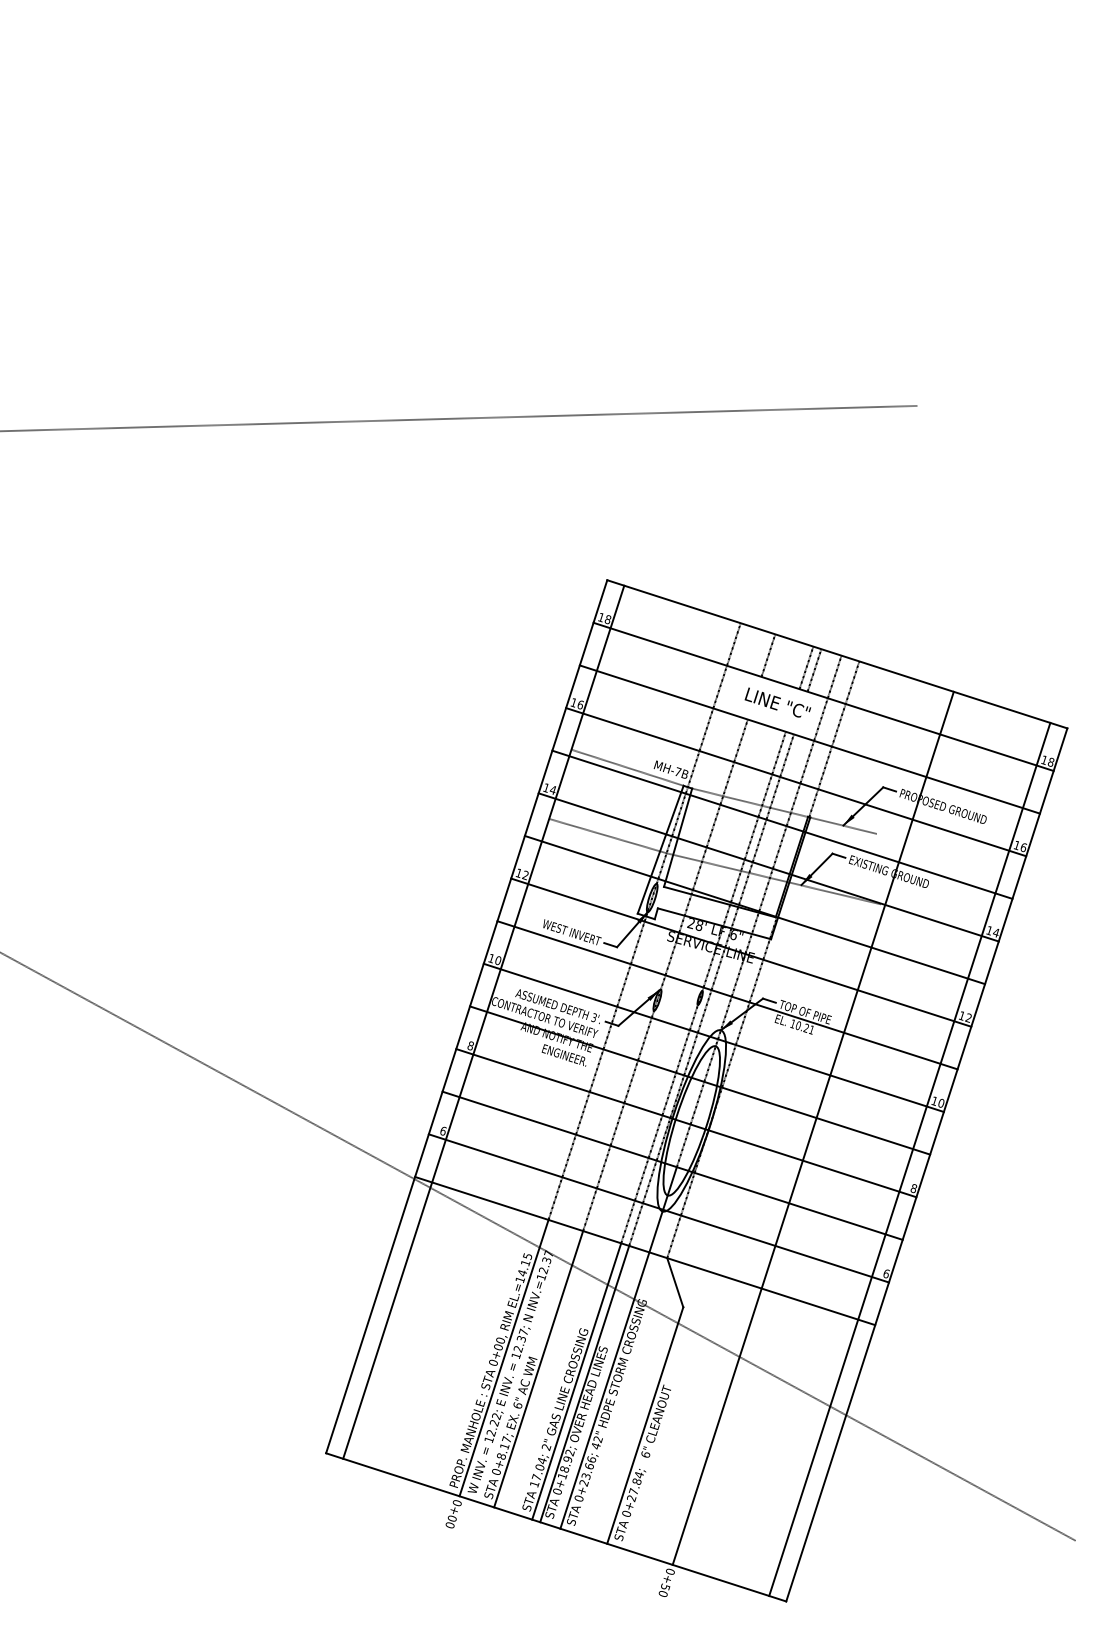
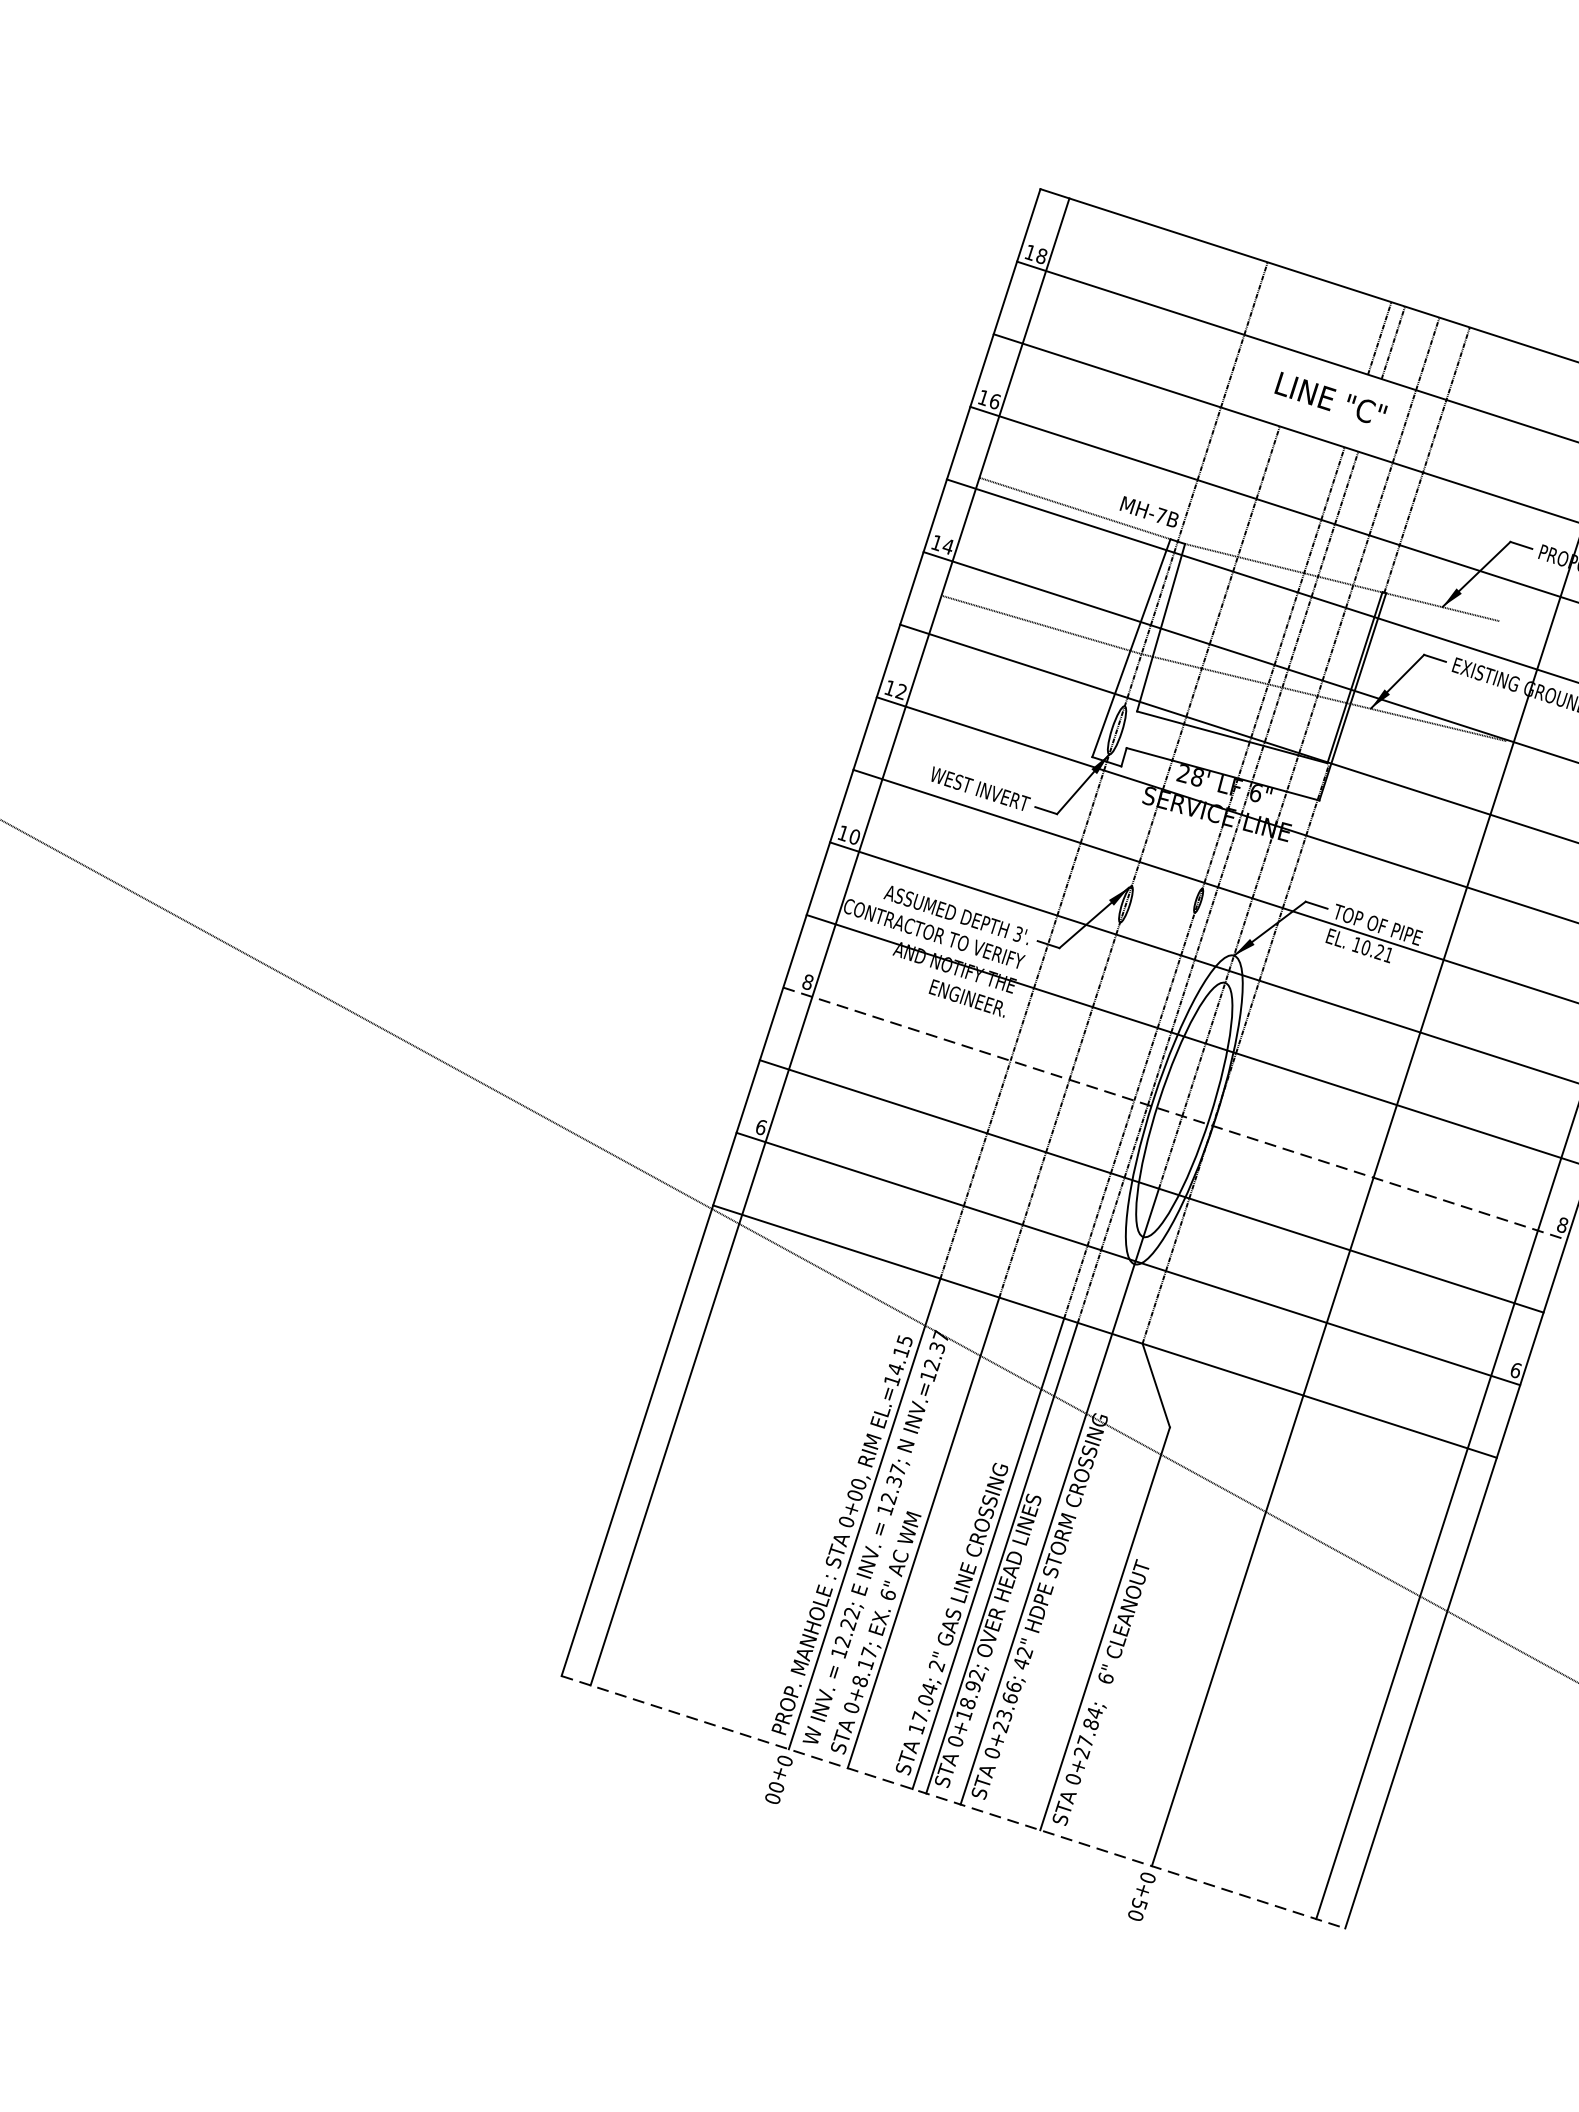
line: (768, 655) -> (1315, 317), removed
line: (686, 1123) -> (1175, 1114), solid -> dashed
line: (556, 1527) -> (953, 1802), solid -> dashed

